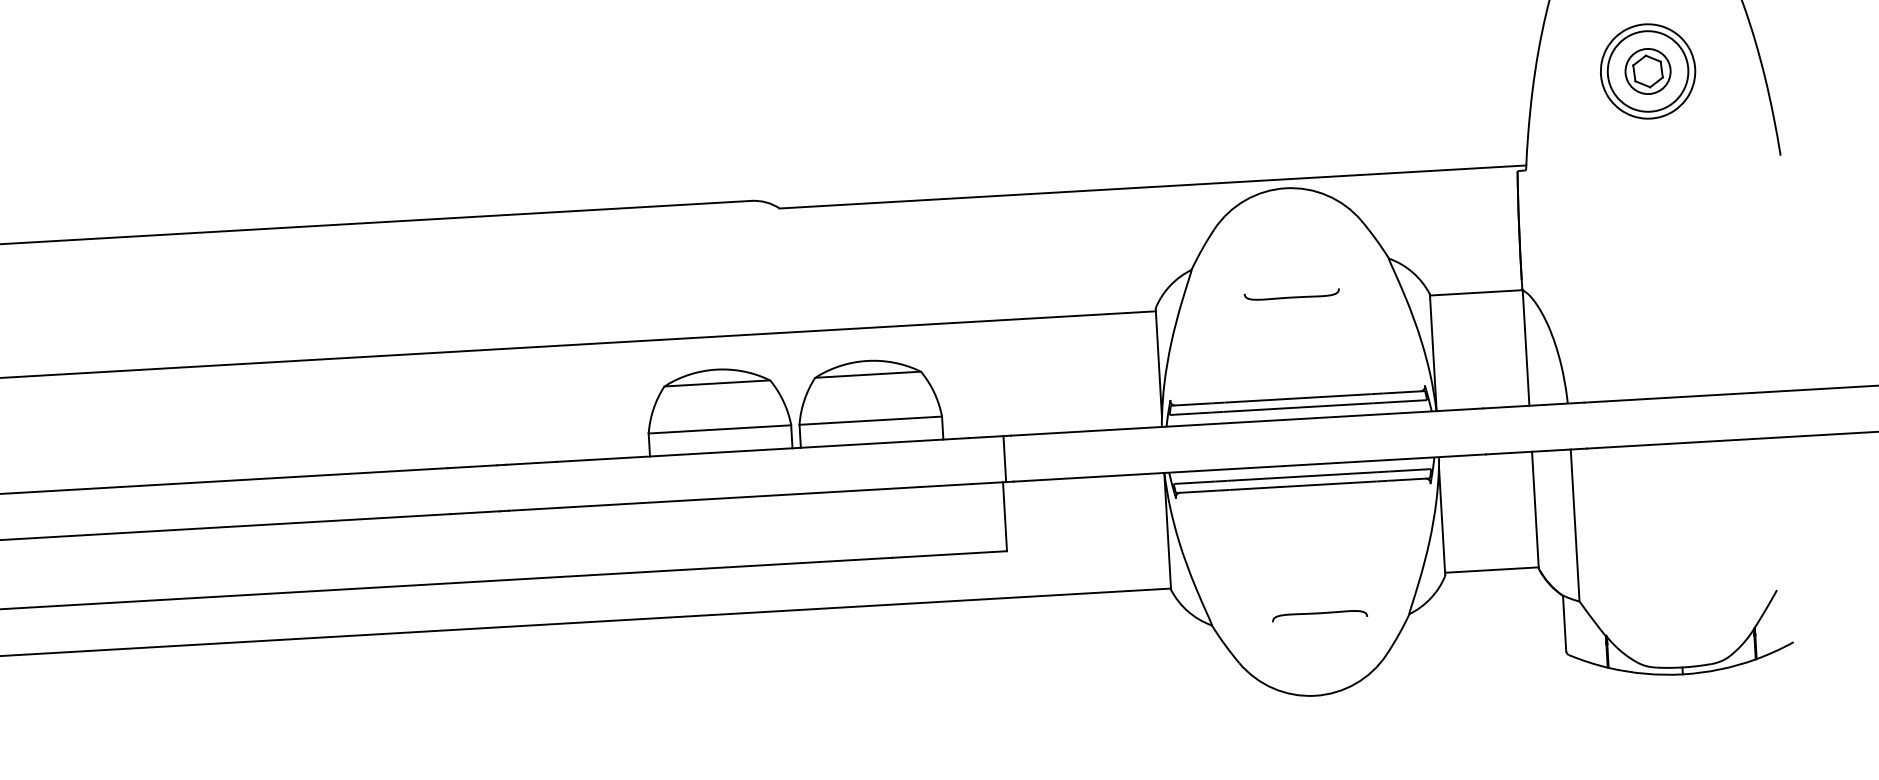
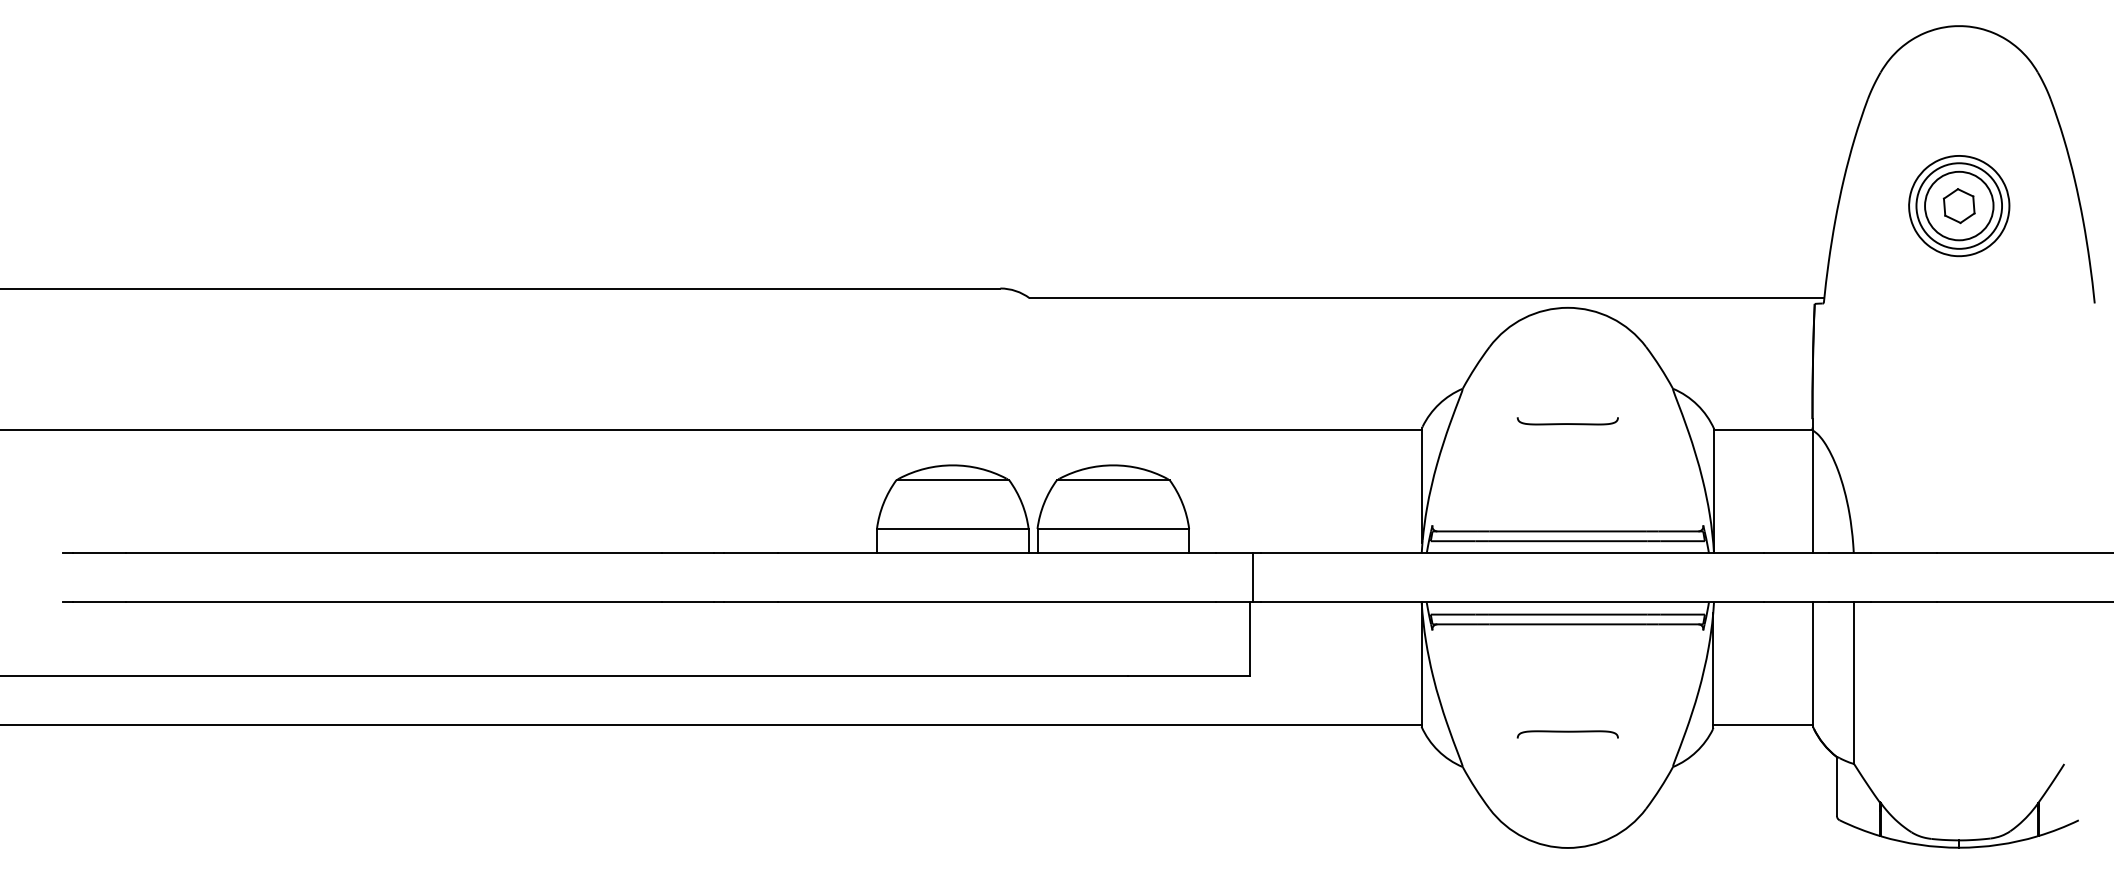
circle: (1648, 70) -> (1959, 205), size x1.43
curve: (1319, 614) -> (1567, 732), moved

